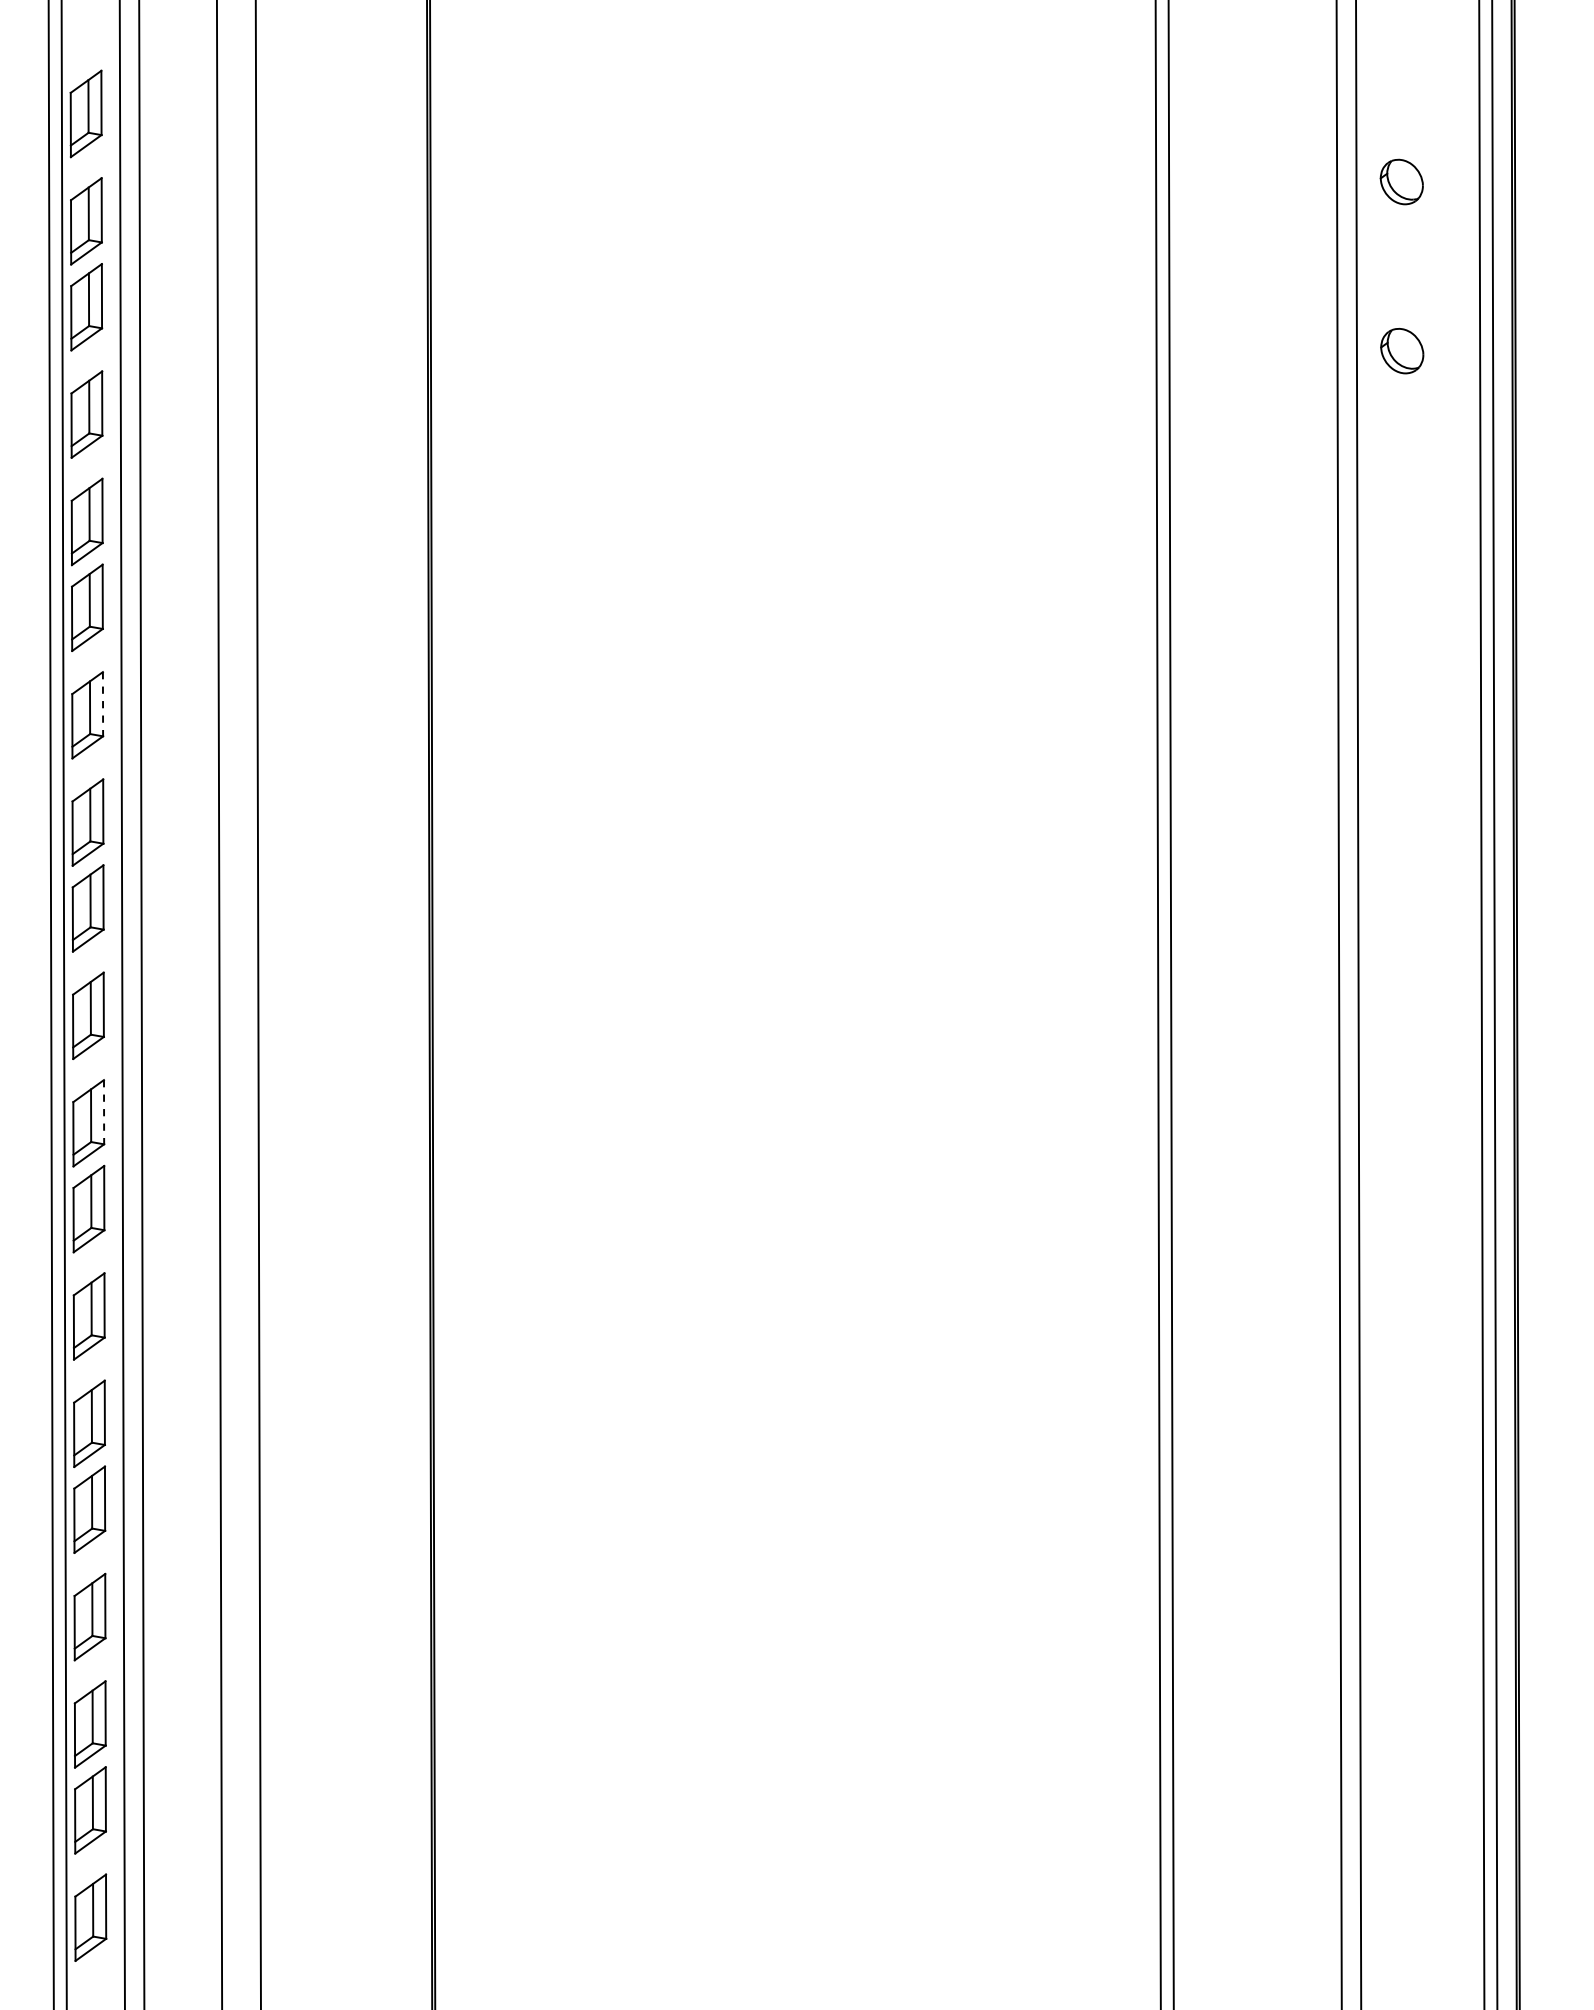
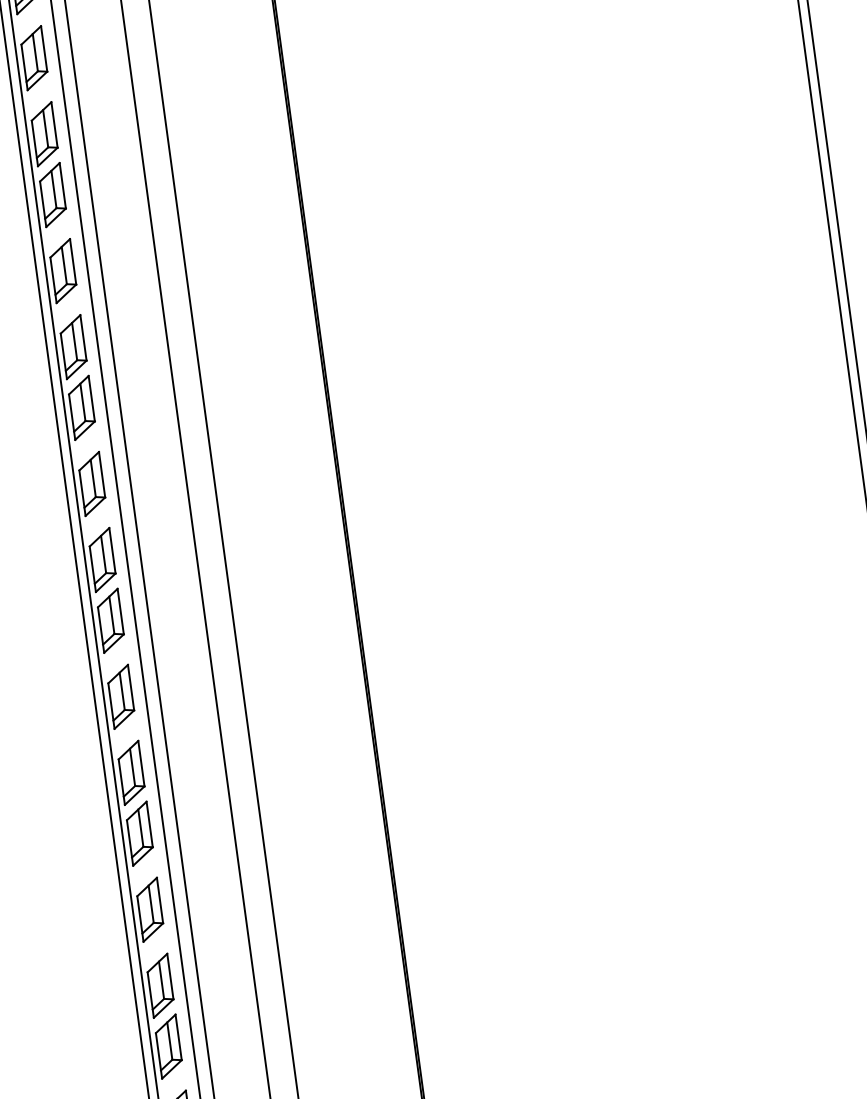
line: (103, 704) -> (73, 261), dashed -> solid
line: (104, 1112) -> (112, 550), dashed -> solid

